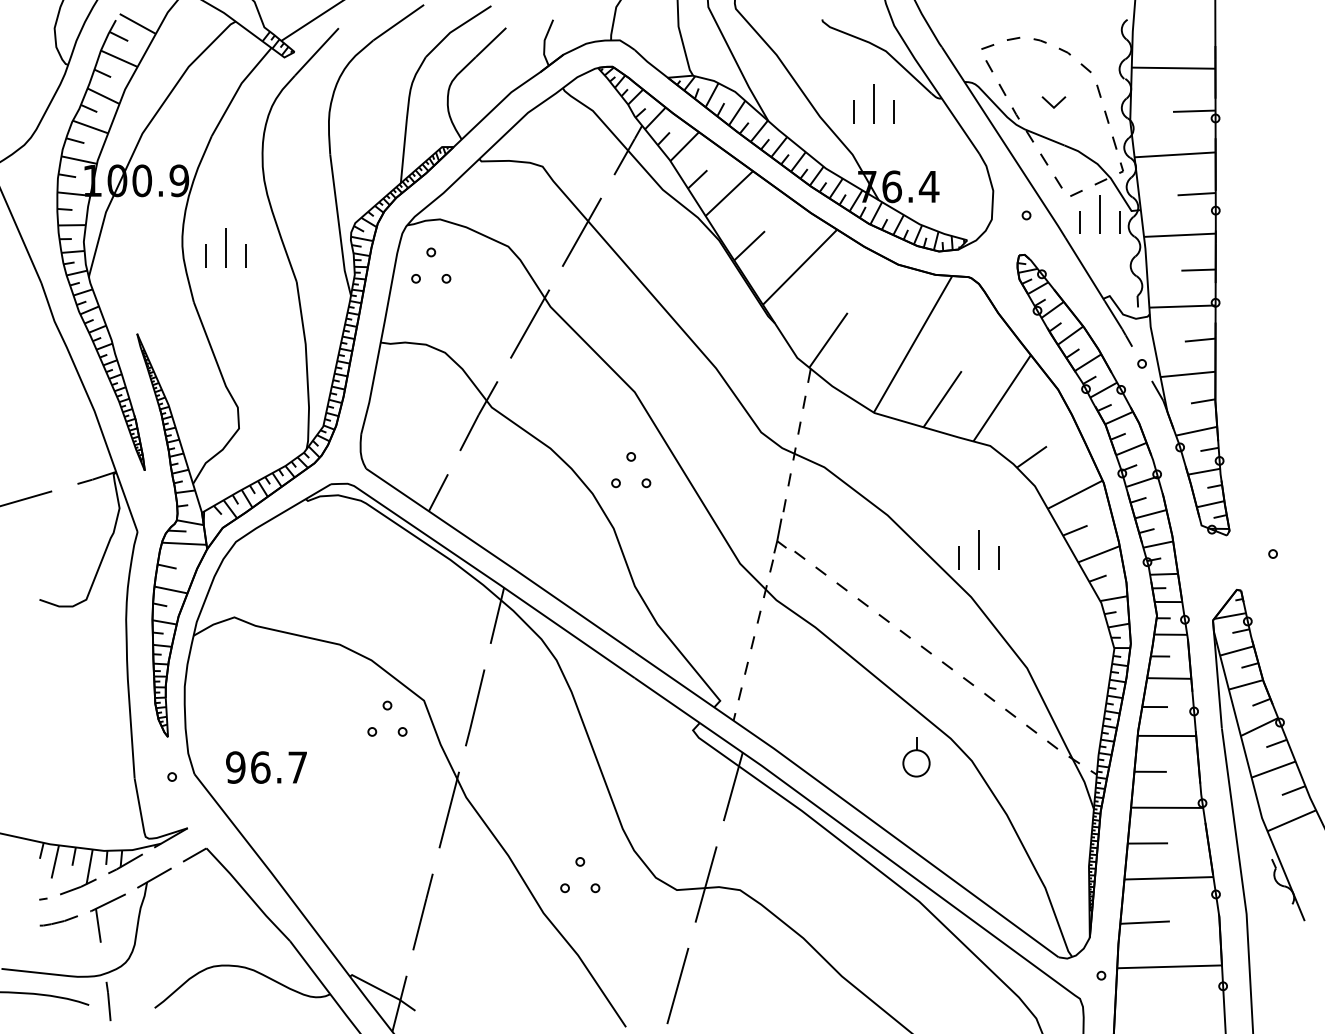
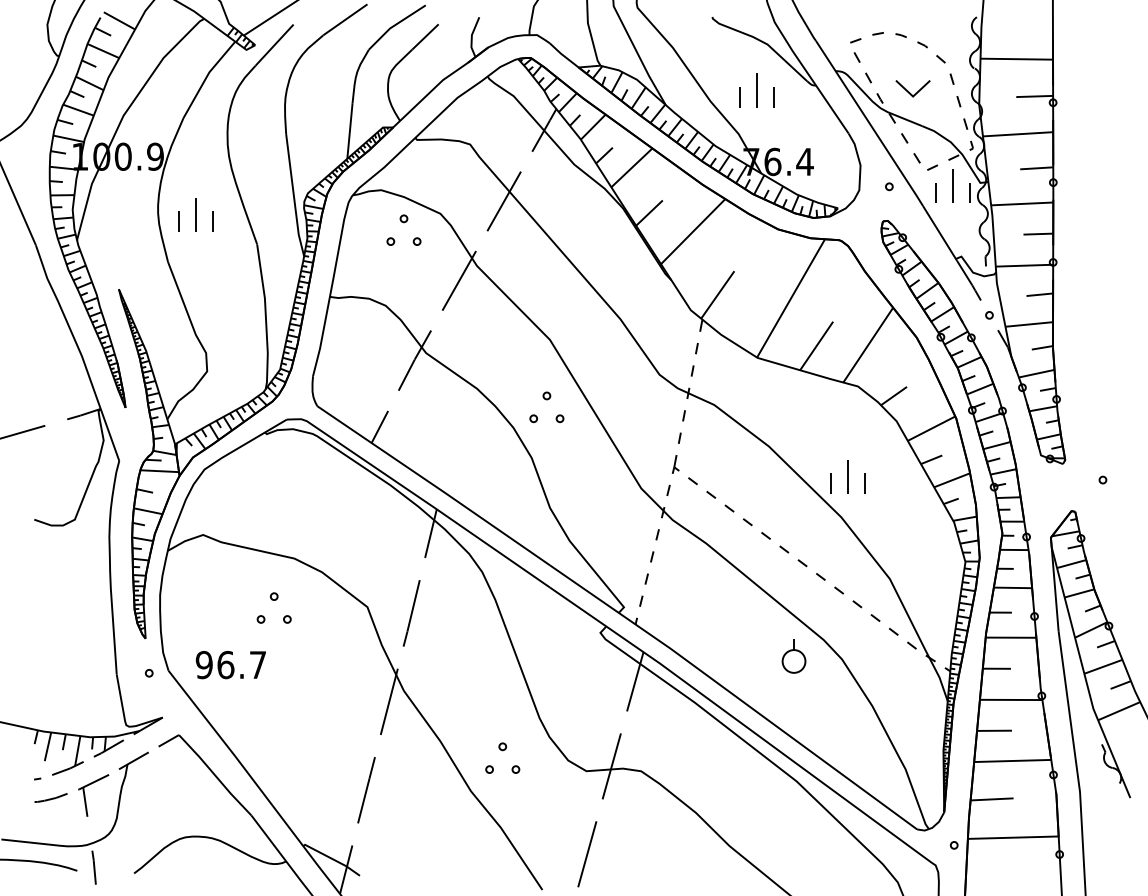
part: (1053, 102) -> (912, 88), size x1.67
part: (431, 257) -> (404, 223), moved
part: (779, 535) -> (675, 464), size x0.62
part: (387, 710) -> (274, 600), moved

